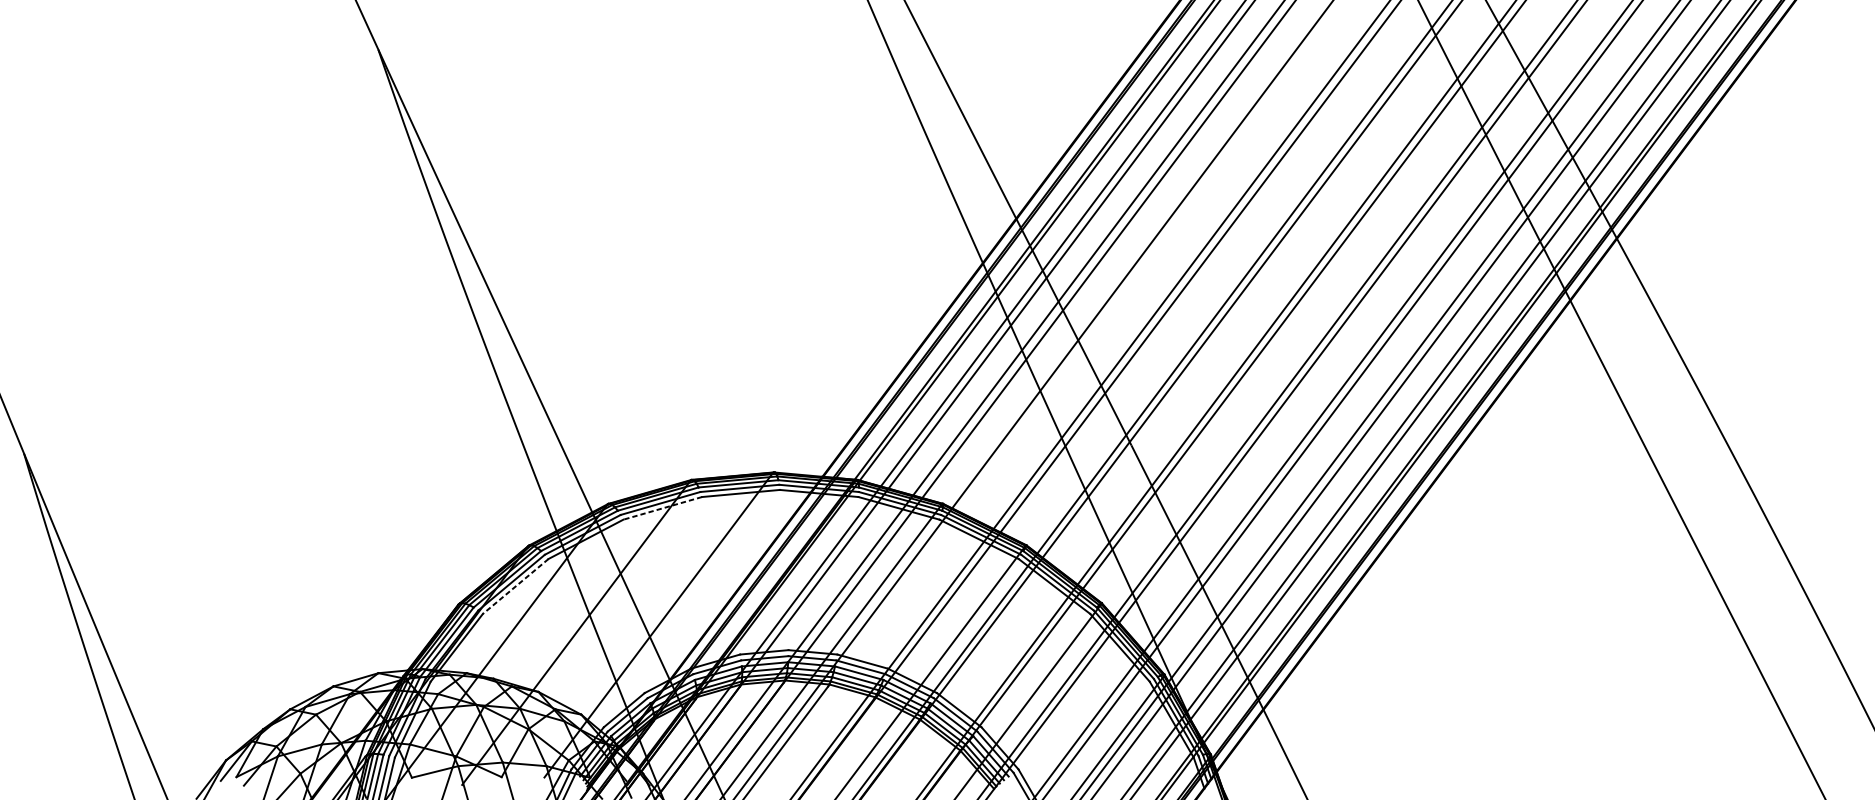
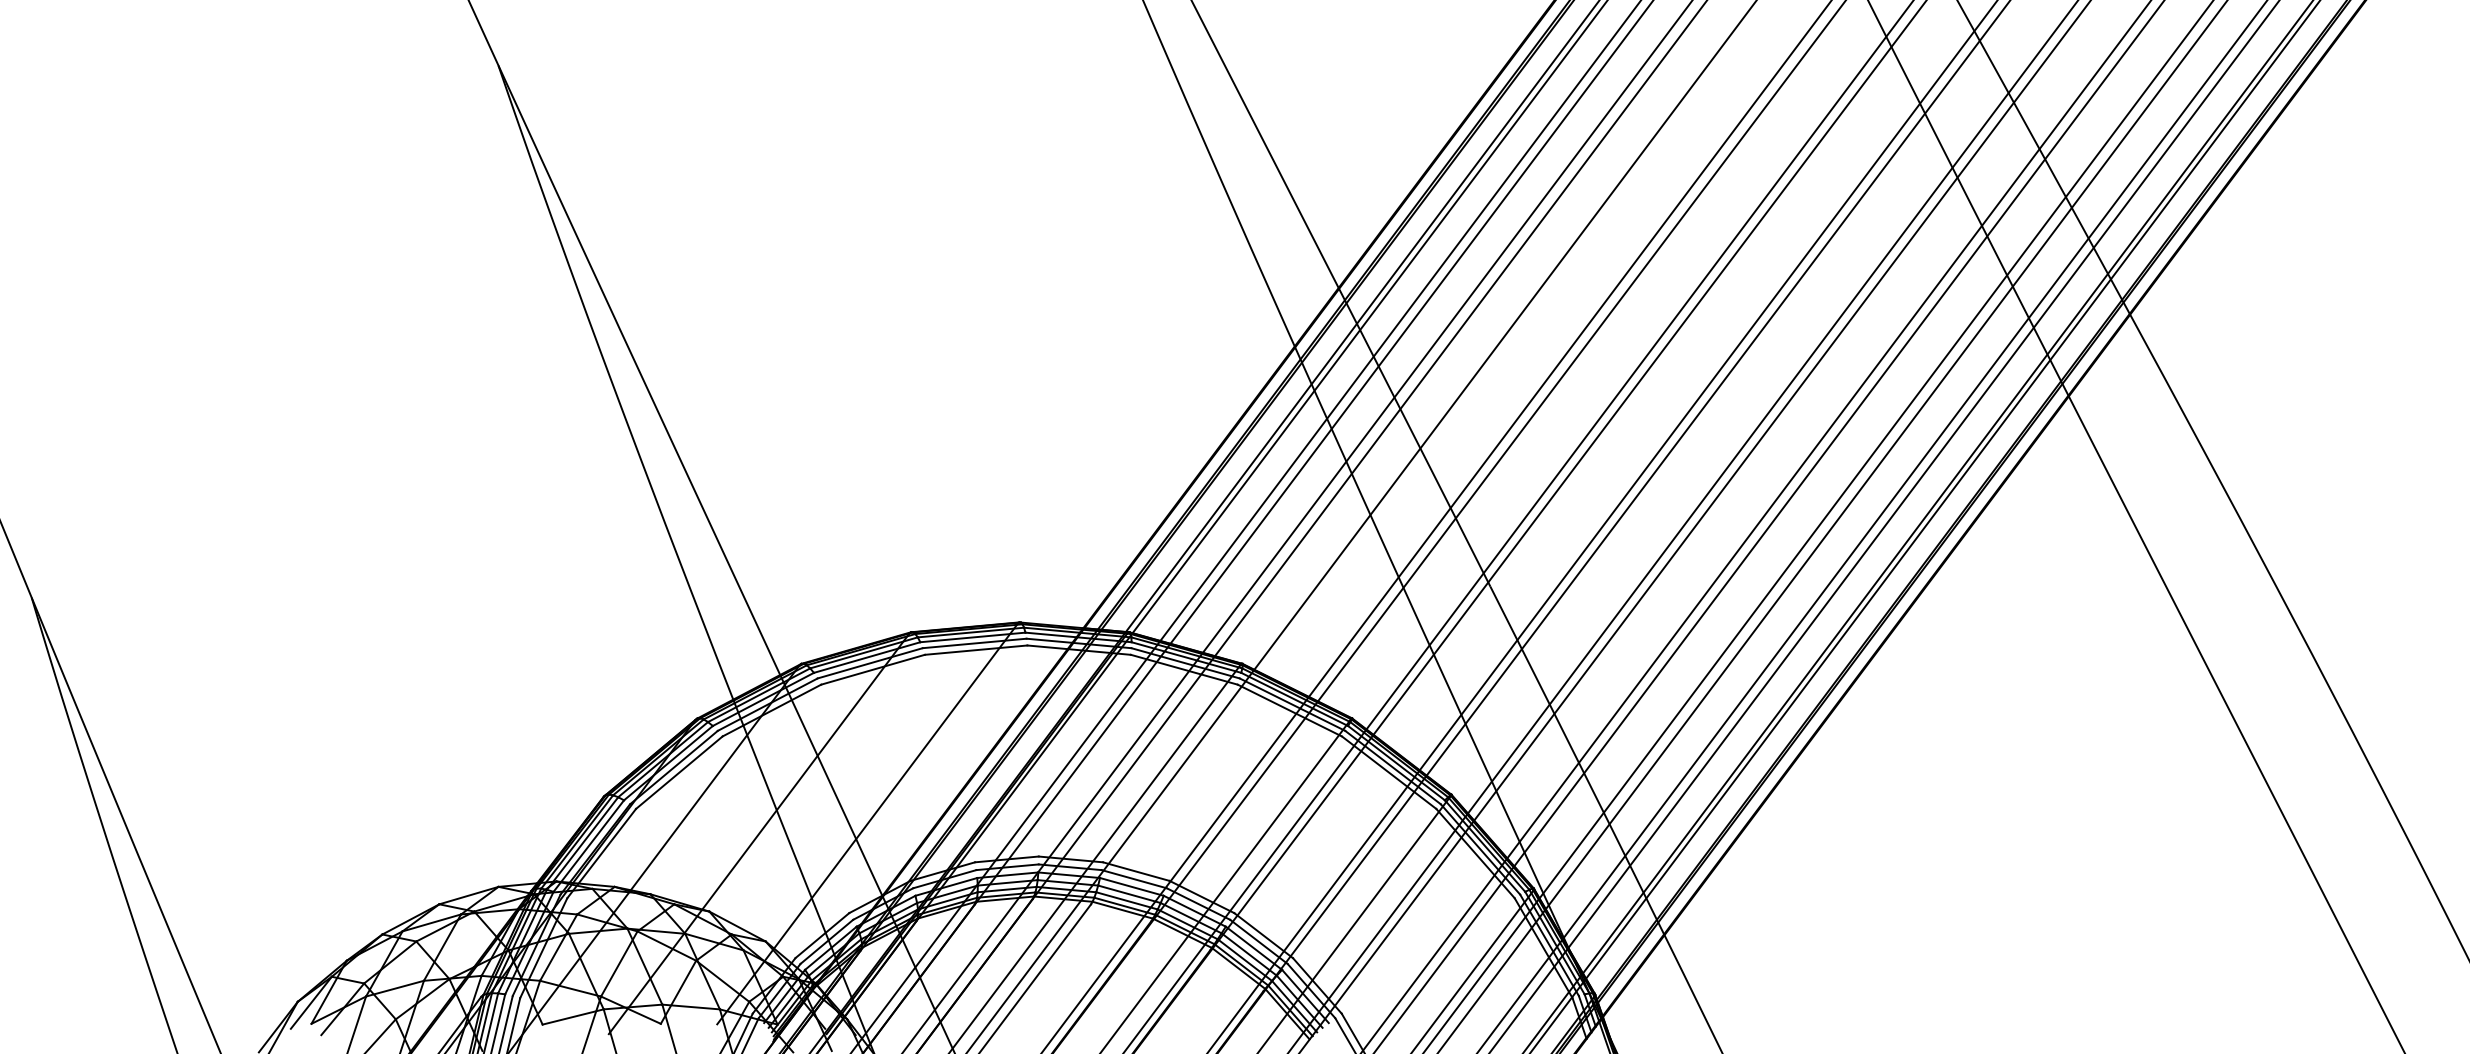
line: (663, 508) -> (873, 669), dashed -> solid
line: (515, 587) -> (678, 773), dashed -> solid

